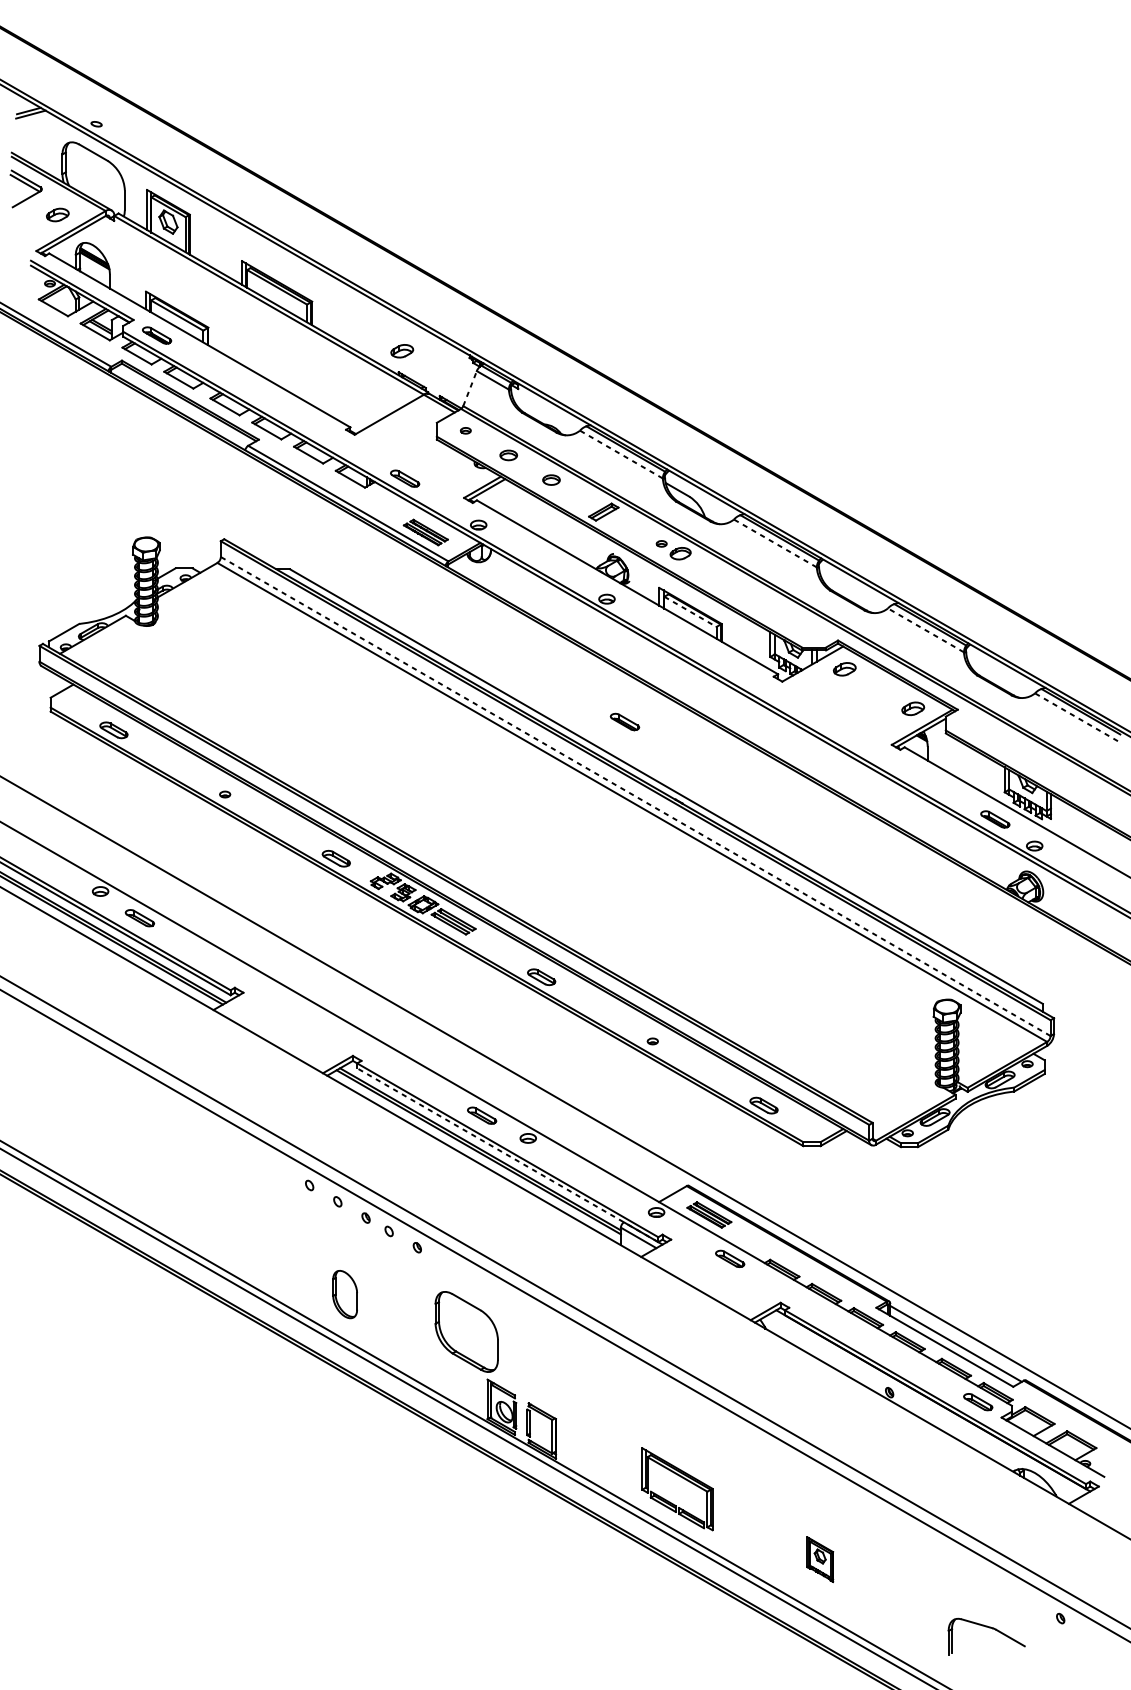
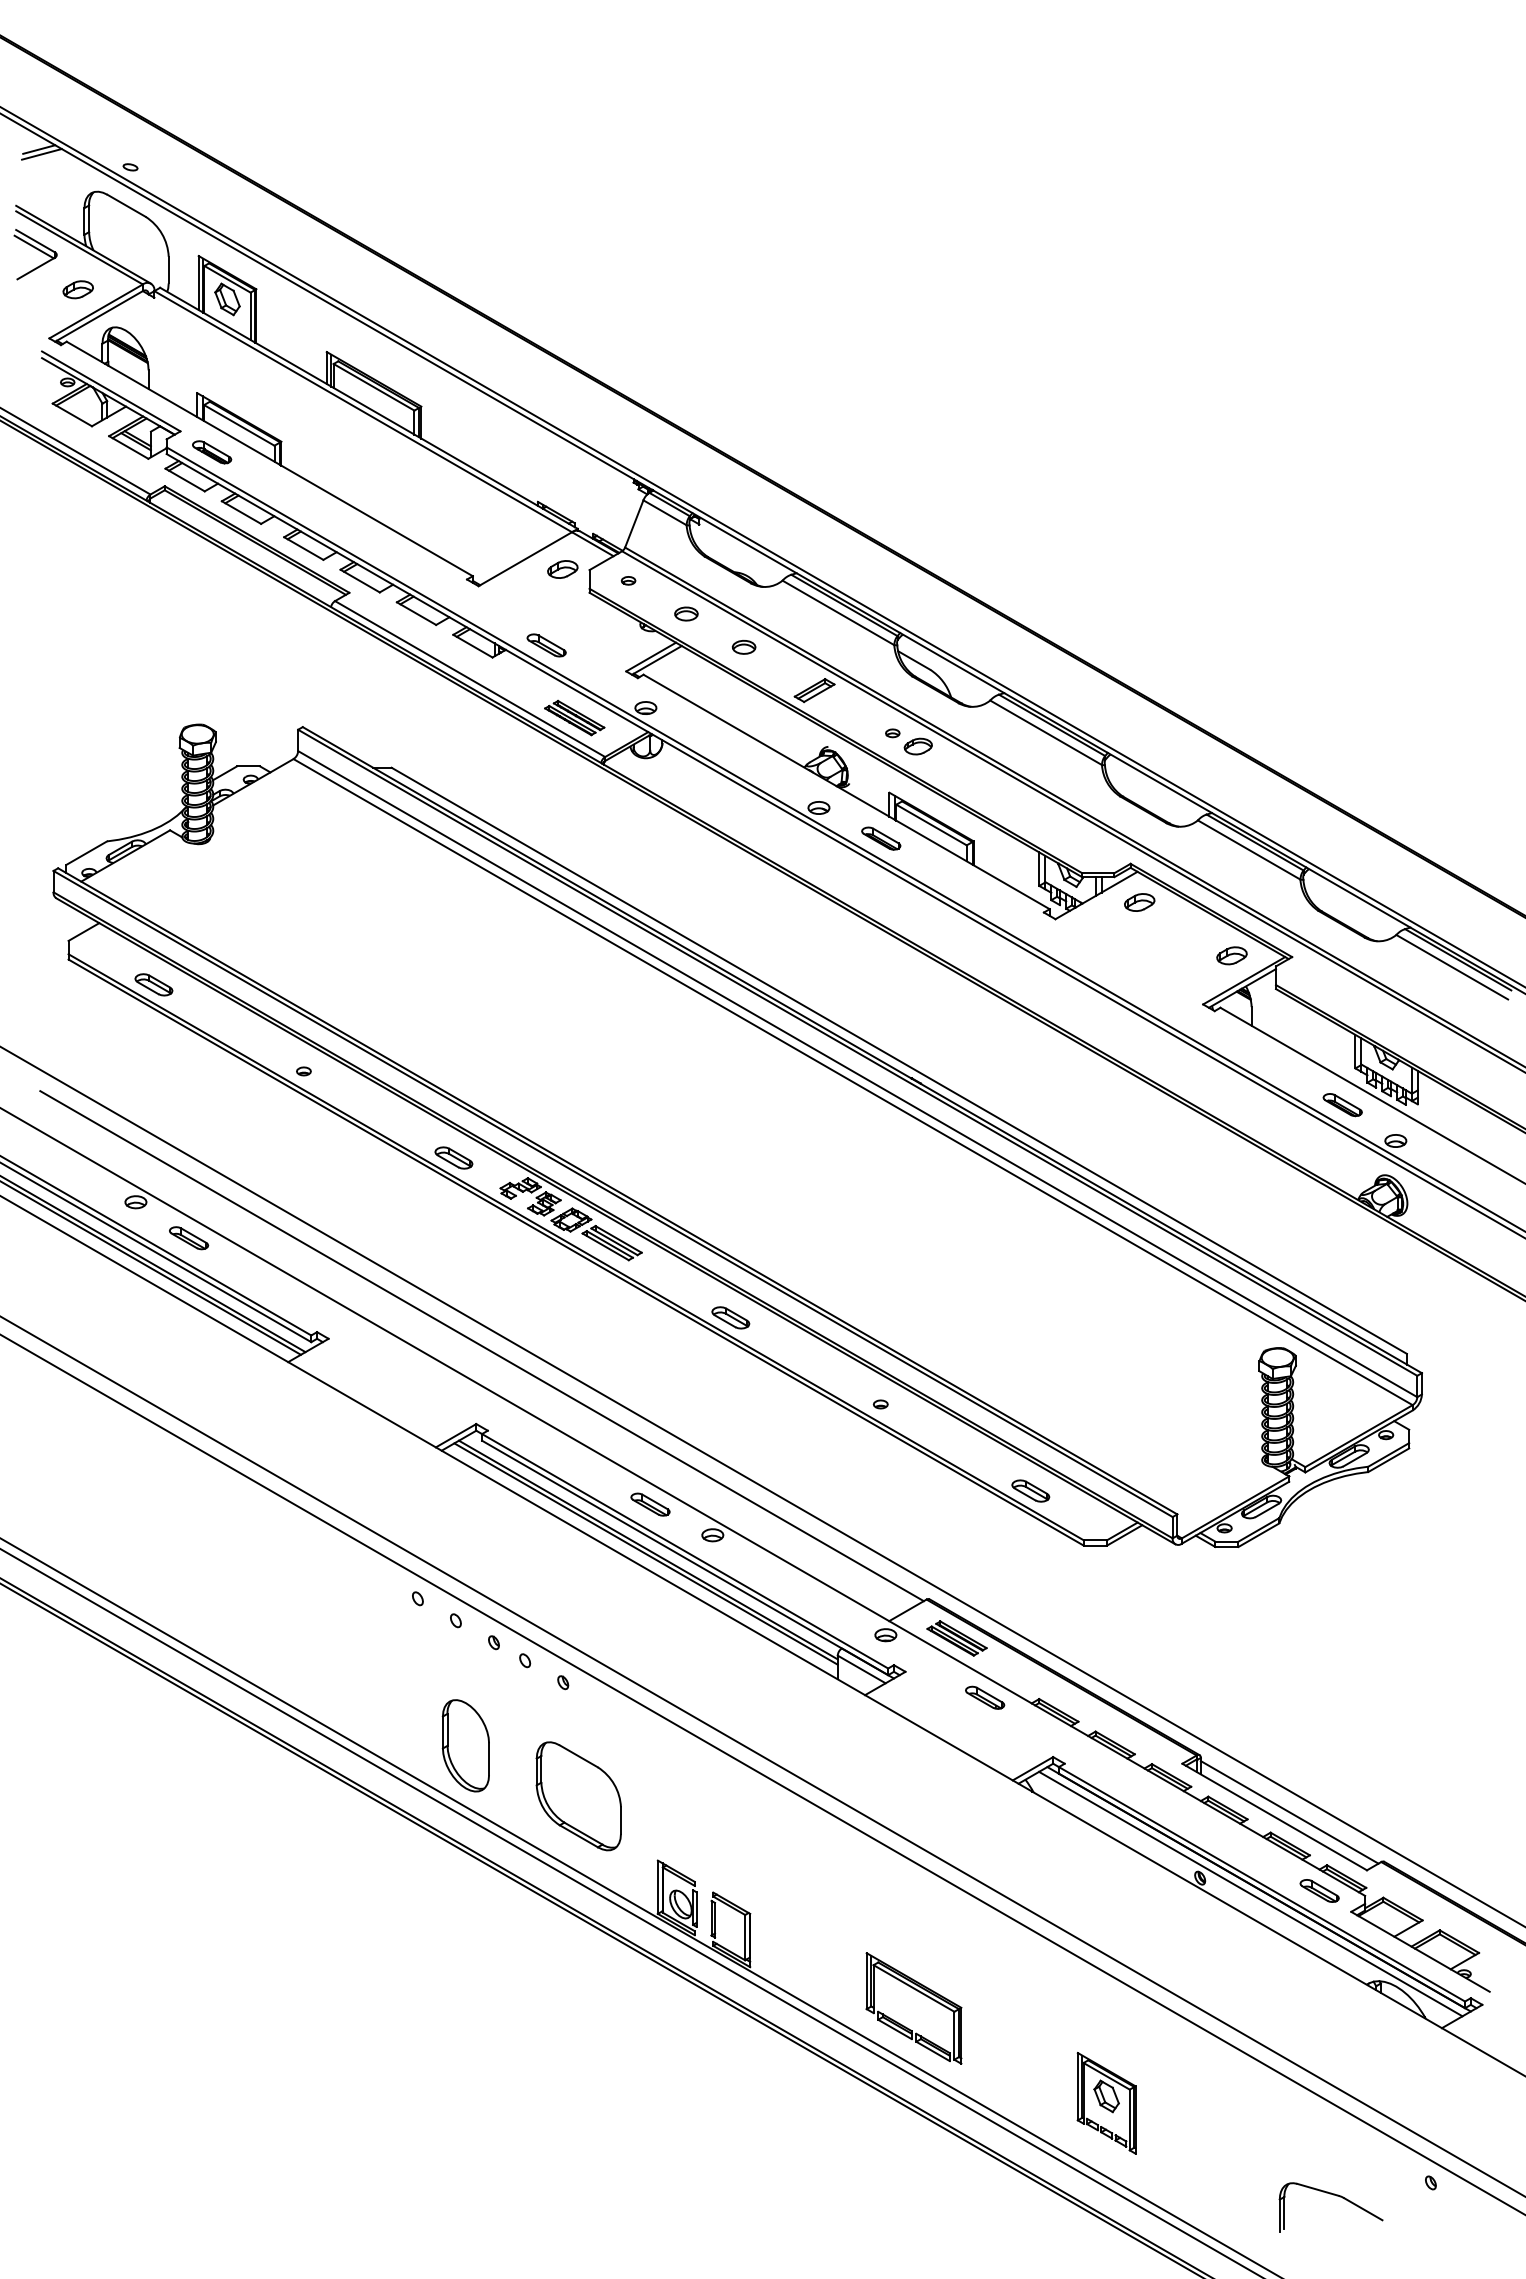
part: (402, 351) -> (562, 569), moved
line: (470, 388) -> (634, 523), dashed -> solid
line: (621, 454) -> (838, 612), dashed -> solid
line: (775, 543) -> (1046, 732), dashed -> solid
line: (690, 612) -> (931, 825), dashed -> solid
line: (925, 629) -> (1248, 849), dashed -> solid
line: (1076, 717) -> (1452, 967), dashed -> solid
part: (625, 721) -> (881, 838), moved
line: (635, 796) -> (857, 1073), dashed -> solid
line: (356, 998) -> (481, 1346), added
line: (507, 1154) -> (684, 1557), dashed -> solid
part: (344, 1294) -> (465, 1745), size x1.43
part: (466, 1332) -> (578, 1796), moved
line: (926, 1404) -> (1250, 1893), added
part: (820, 1559) -> (1106, 2103), size x1.67

